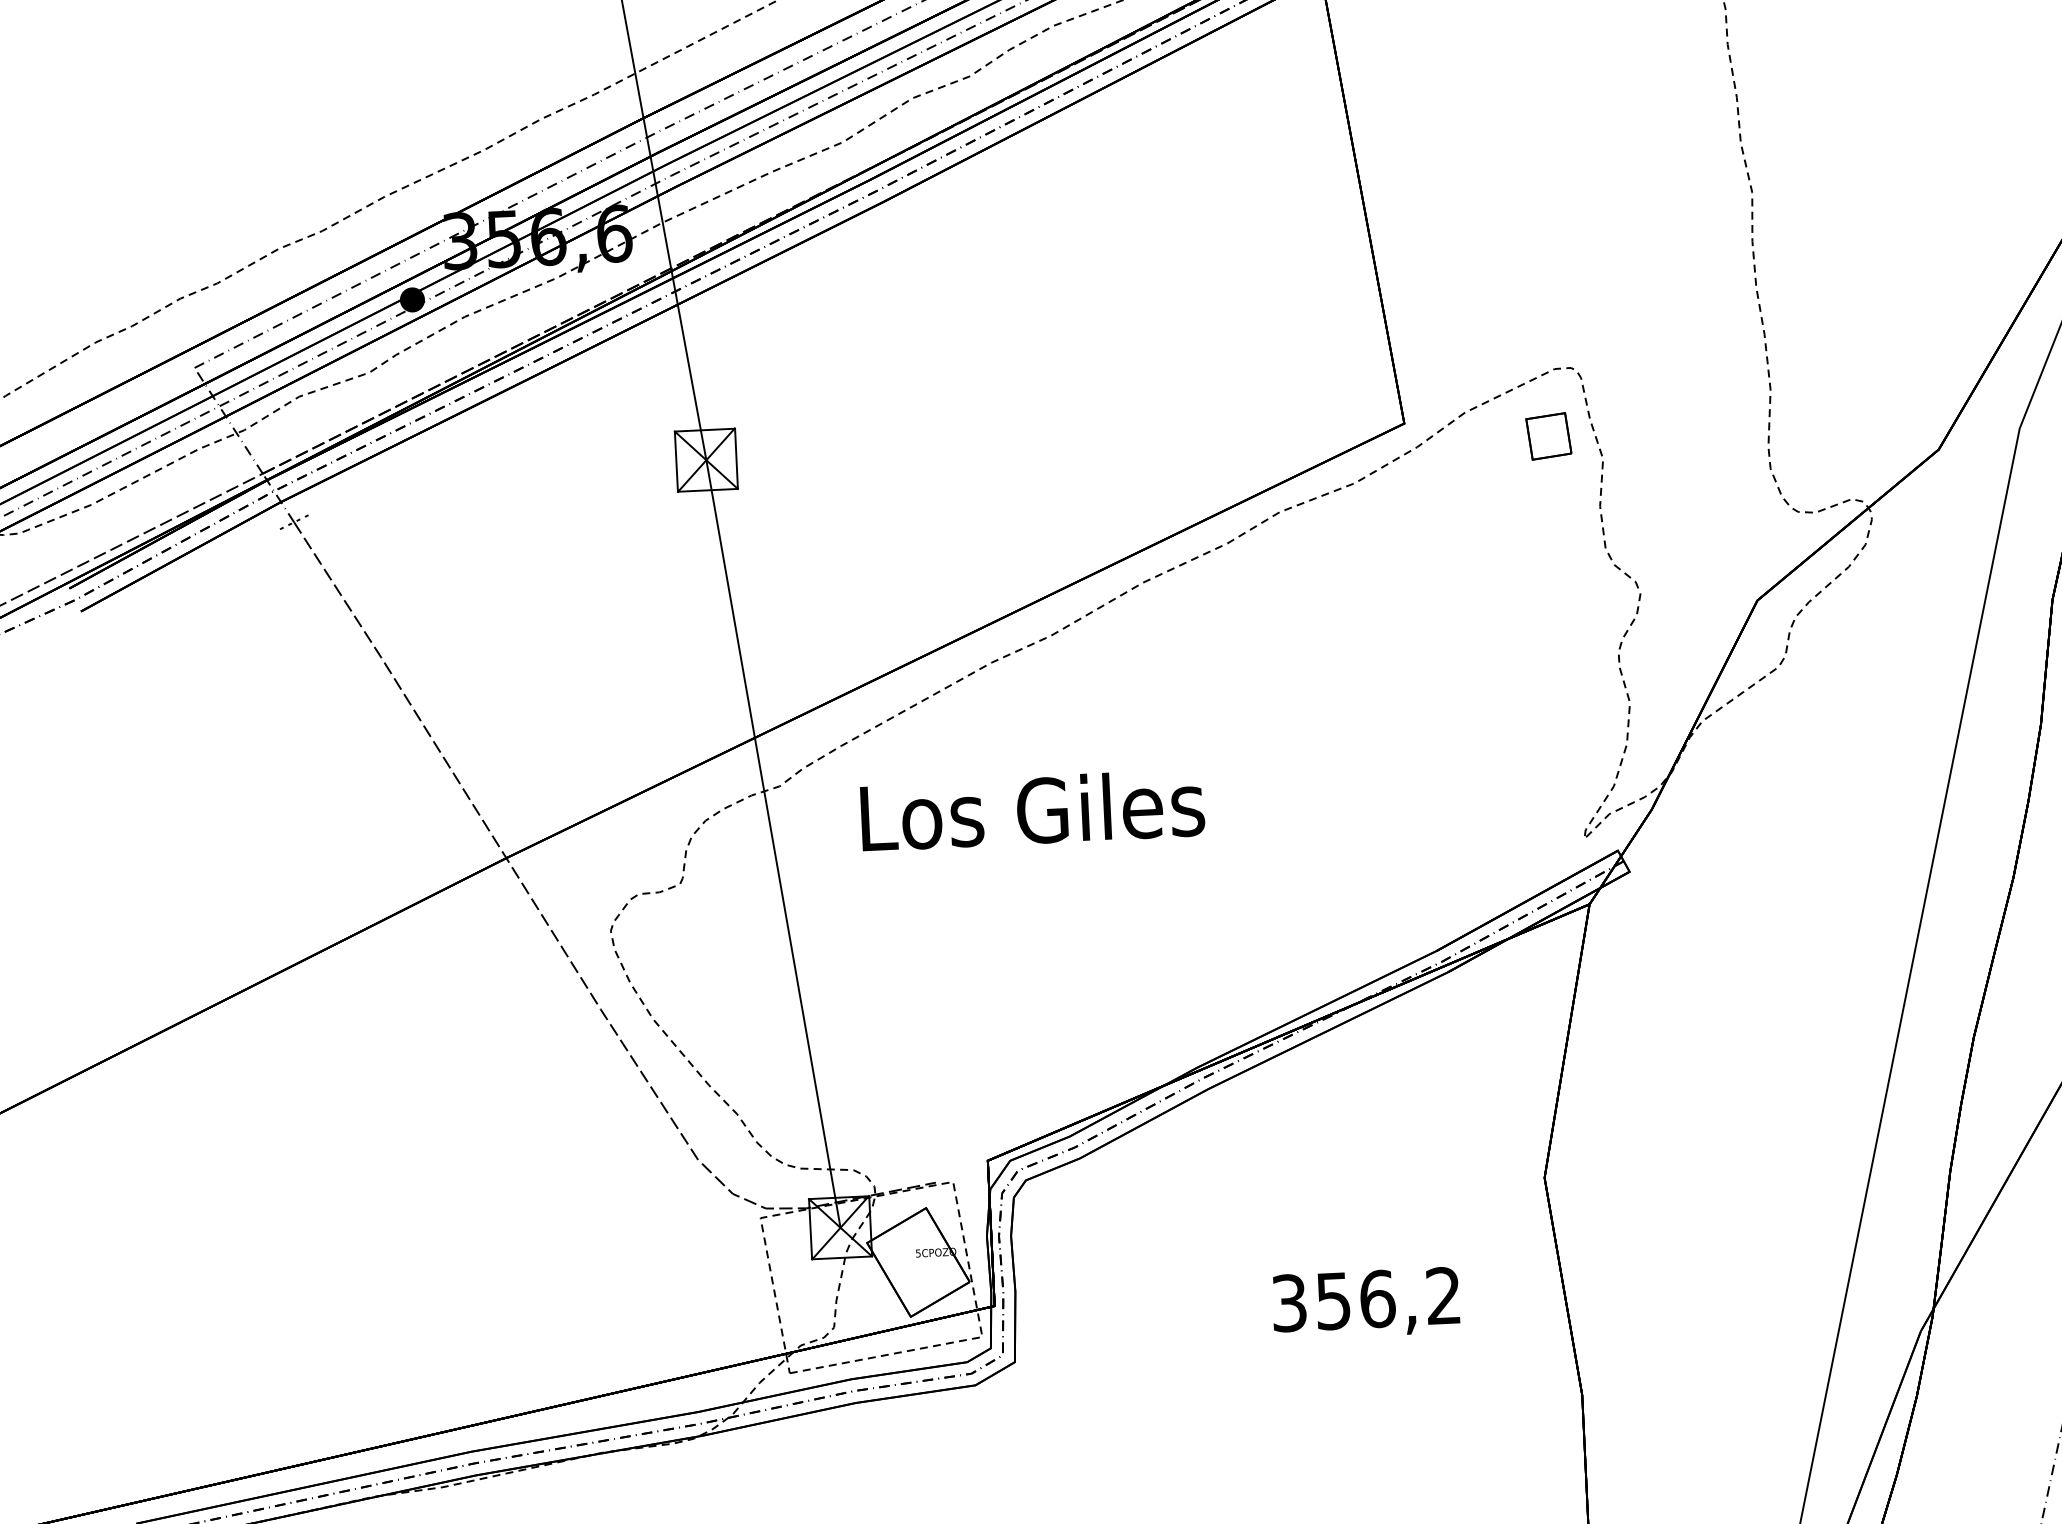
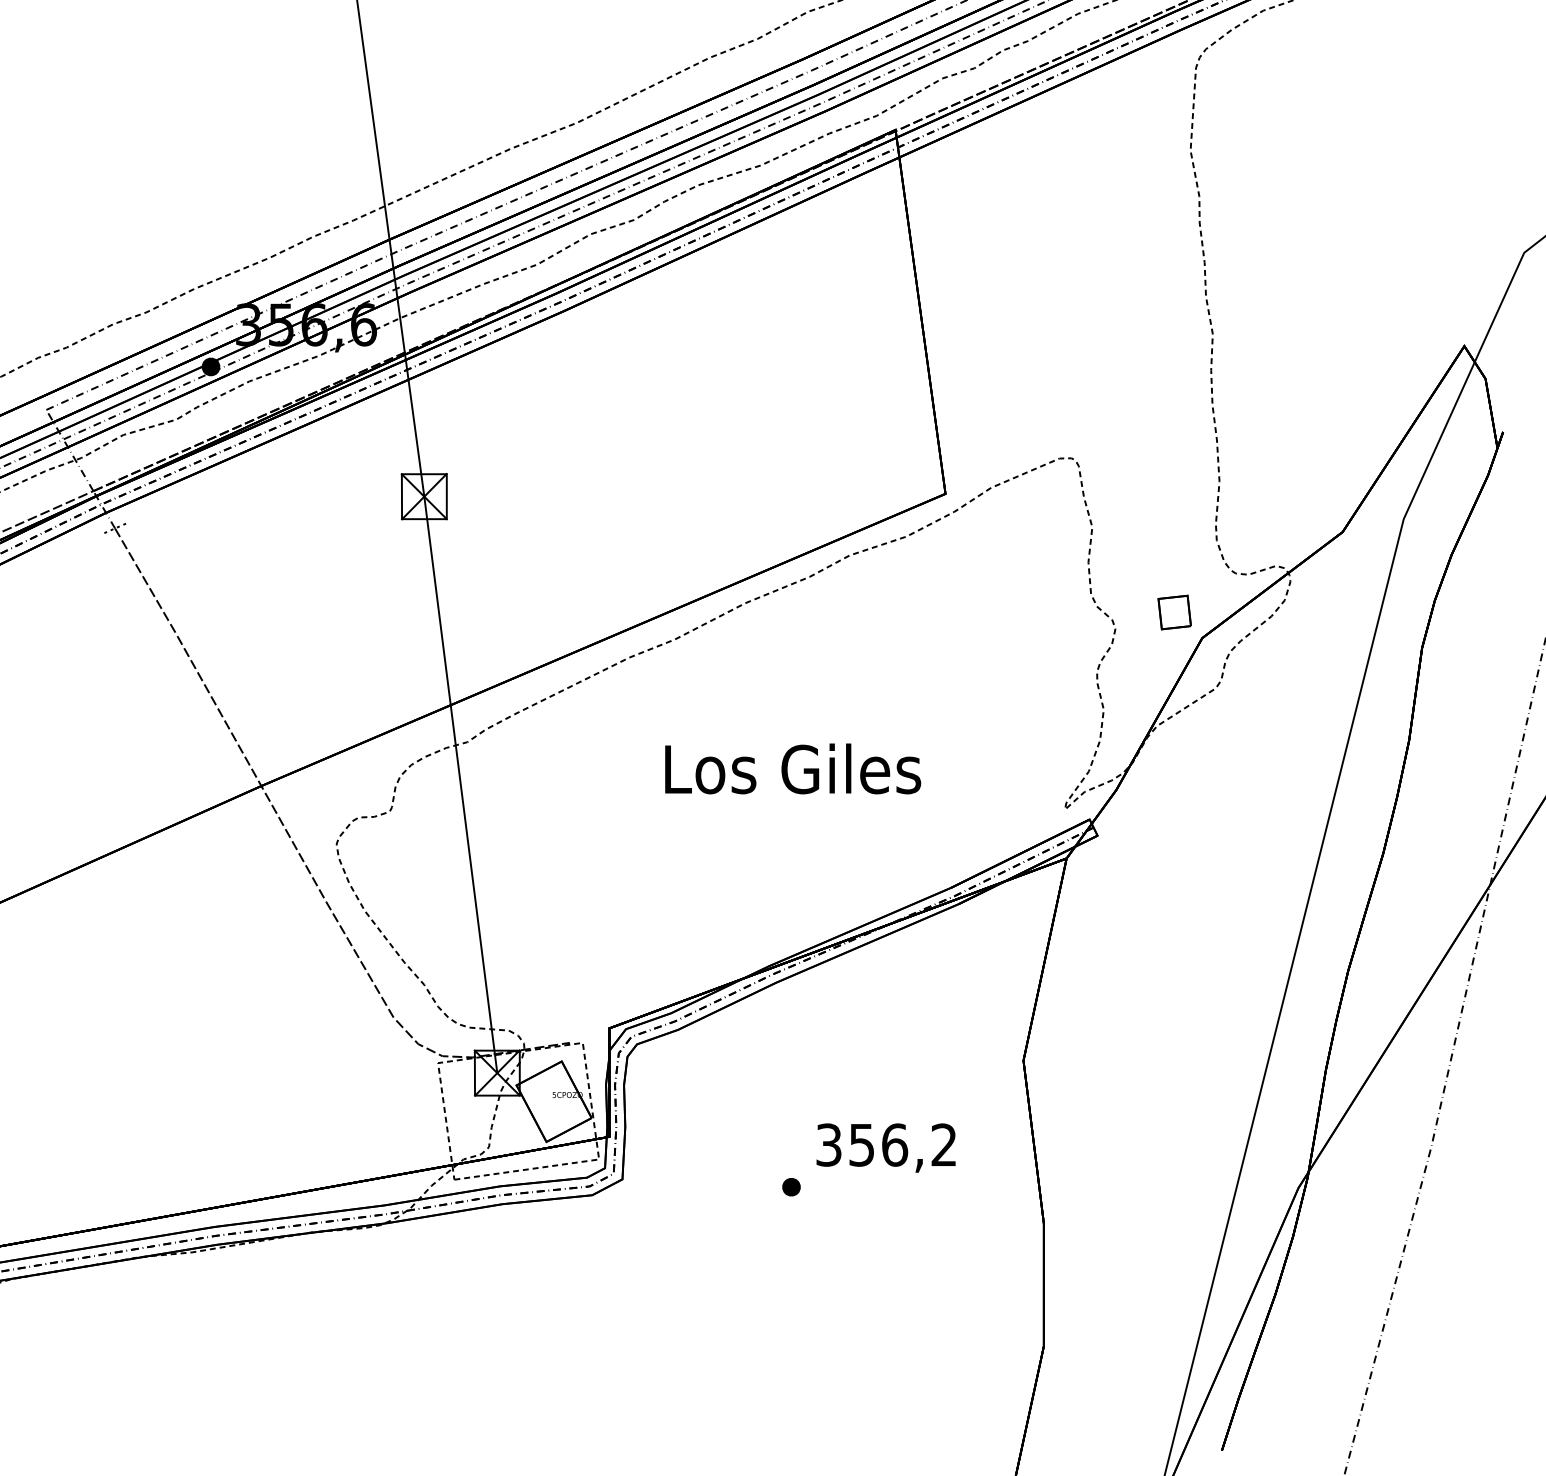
part: (1548, 436) -> (1174, 612), moved
text: (1033, 809) -> (793, 768), moved
part: (1241, 1362) -> (791, 1187), added

